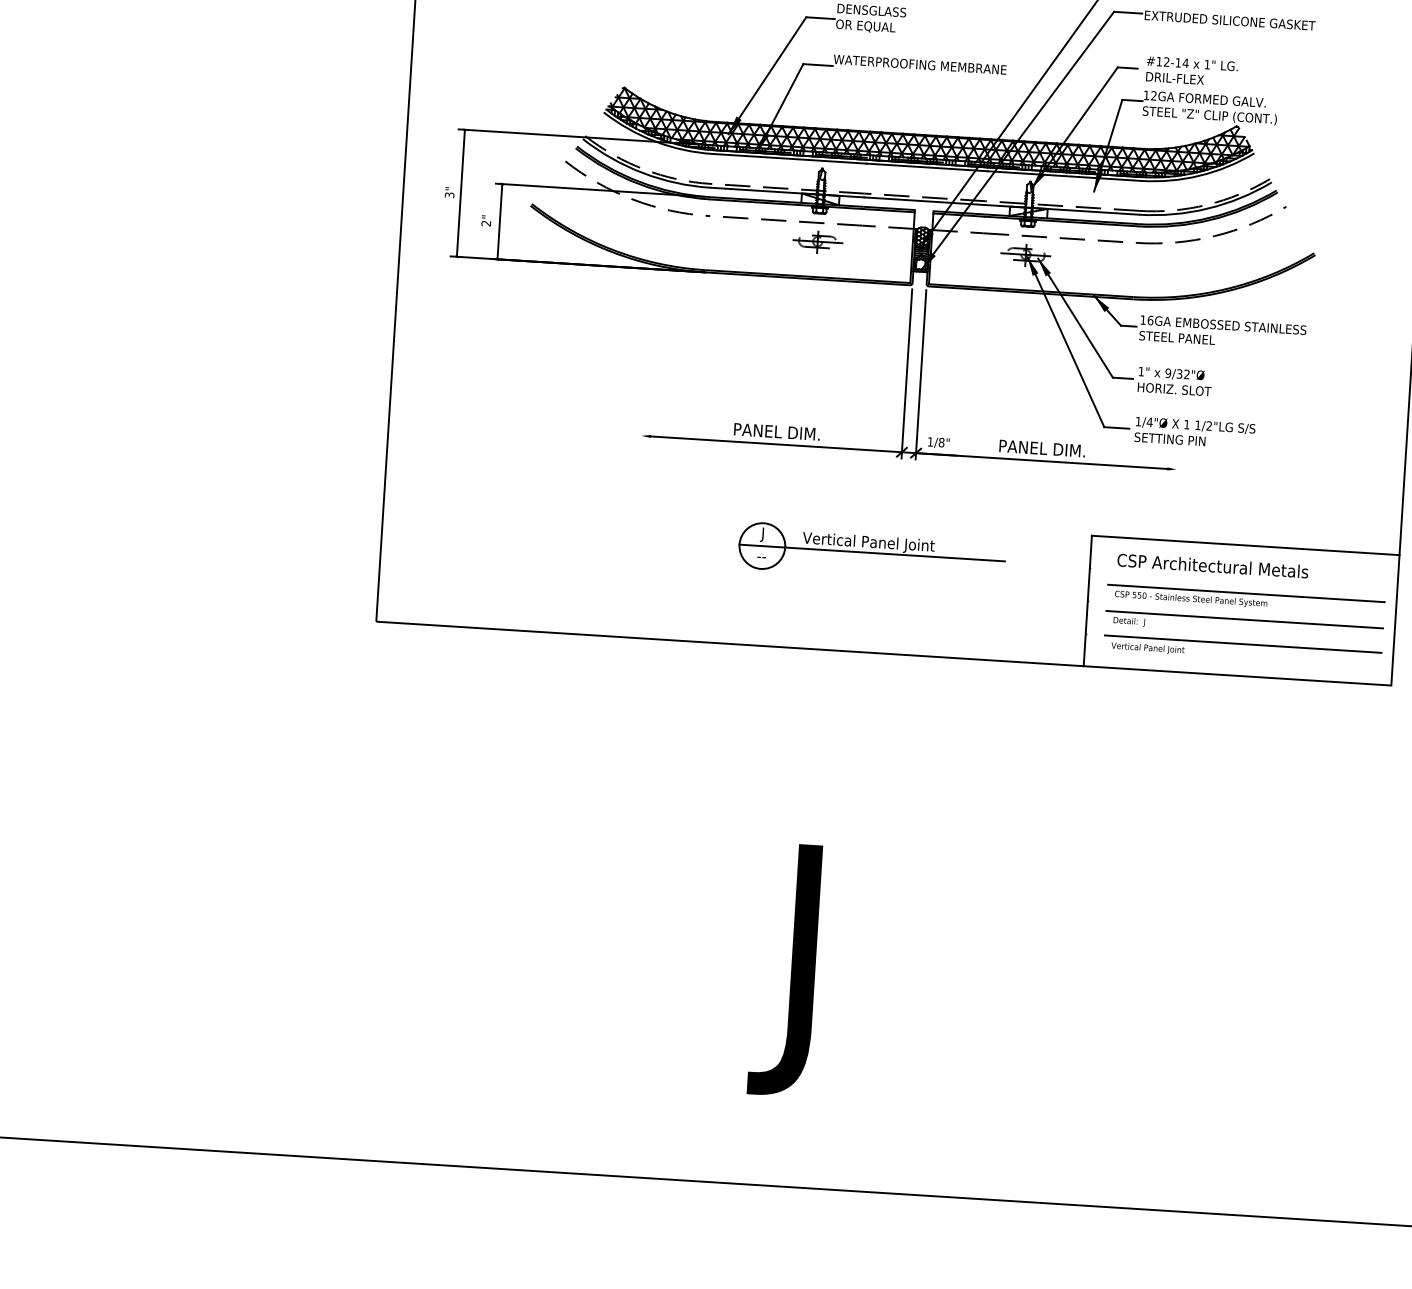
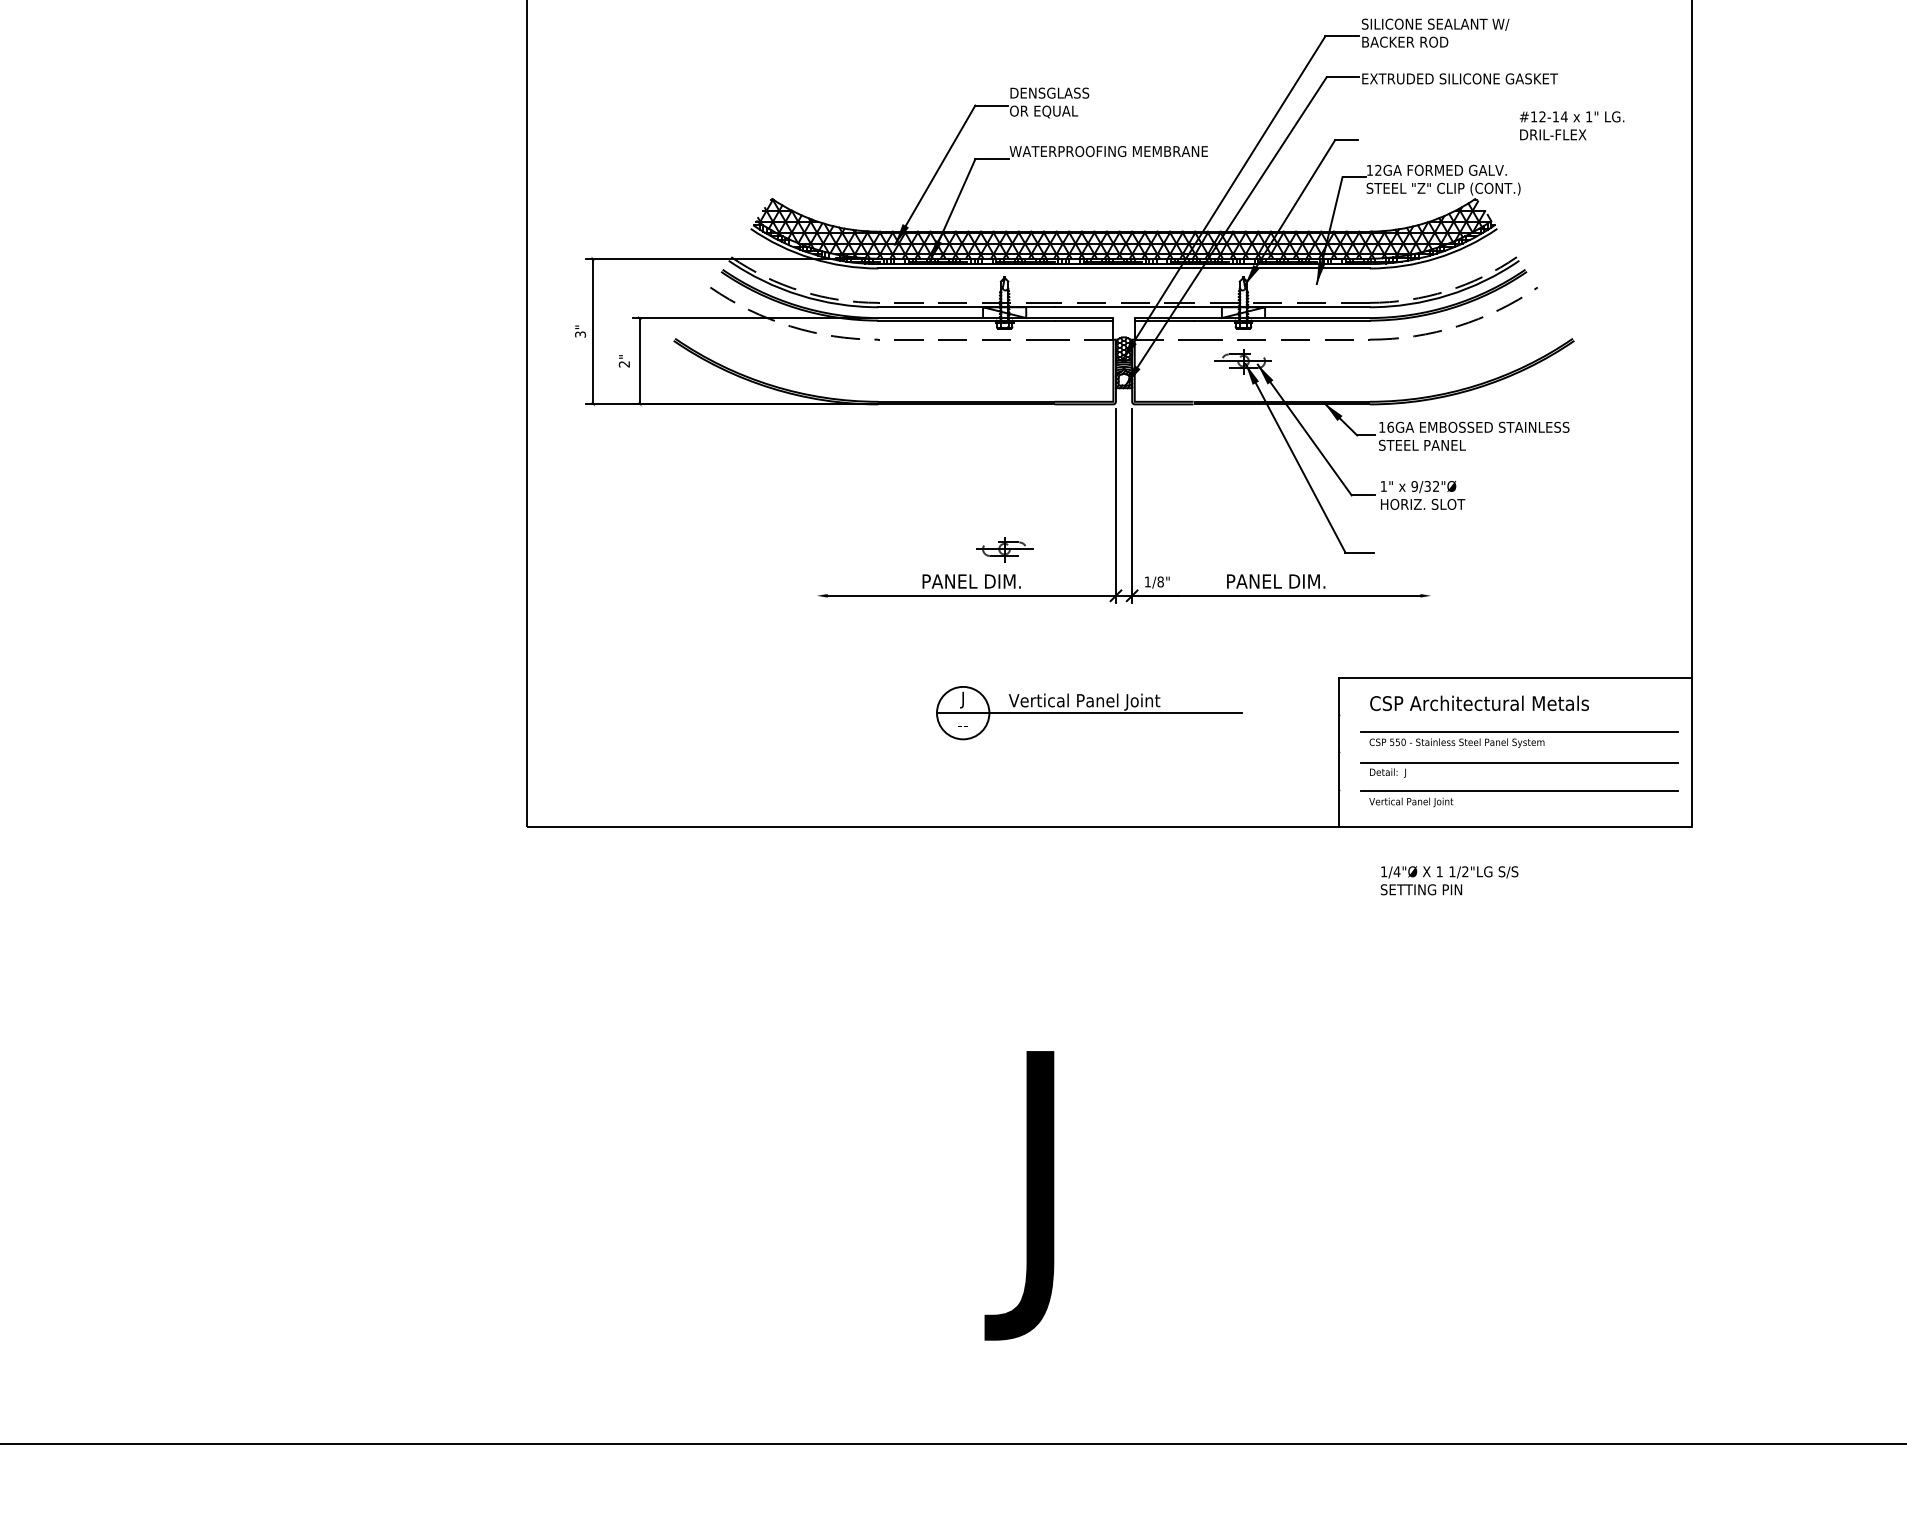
text: (1191, 71) -> (1571, 125), moved
part: (817, 241) -> (1004, 549), moved
text: (1194, 432) -> (1449, 880), moved

